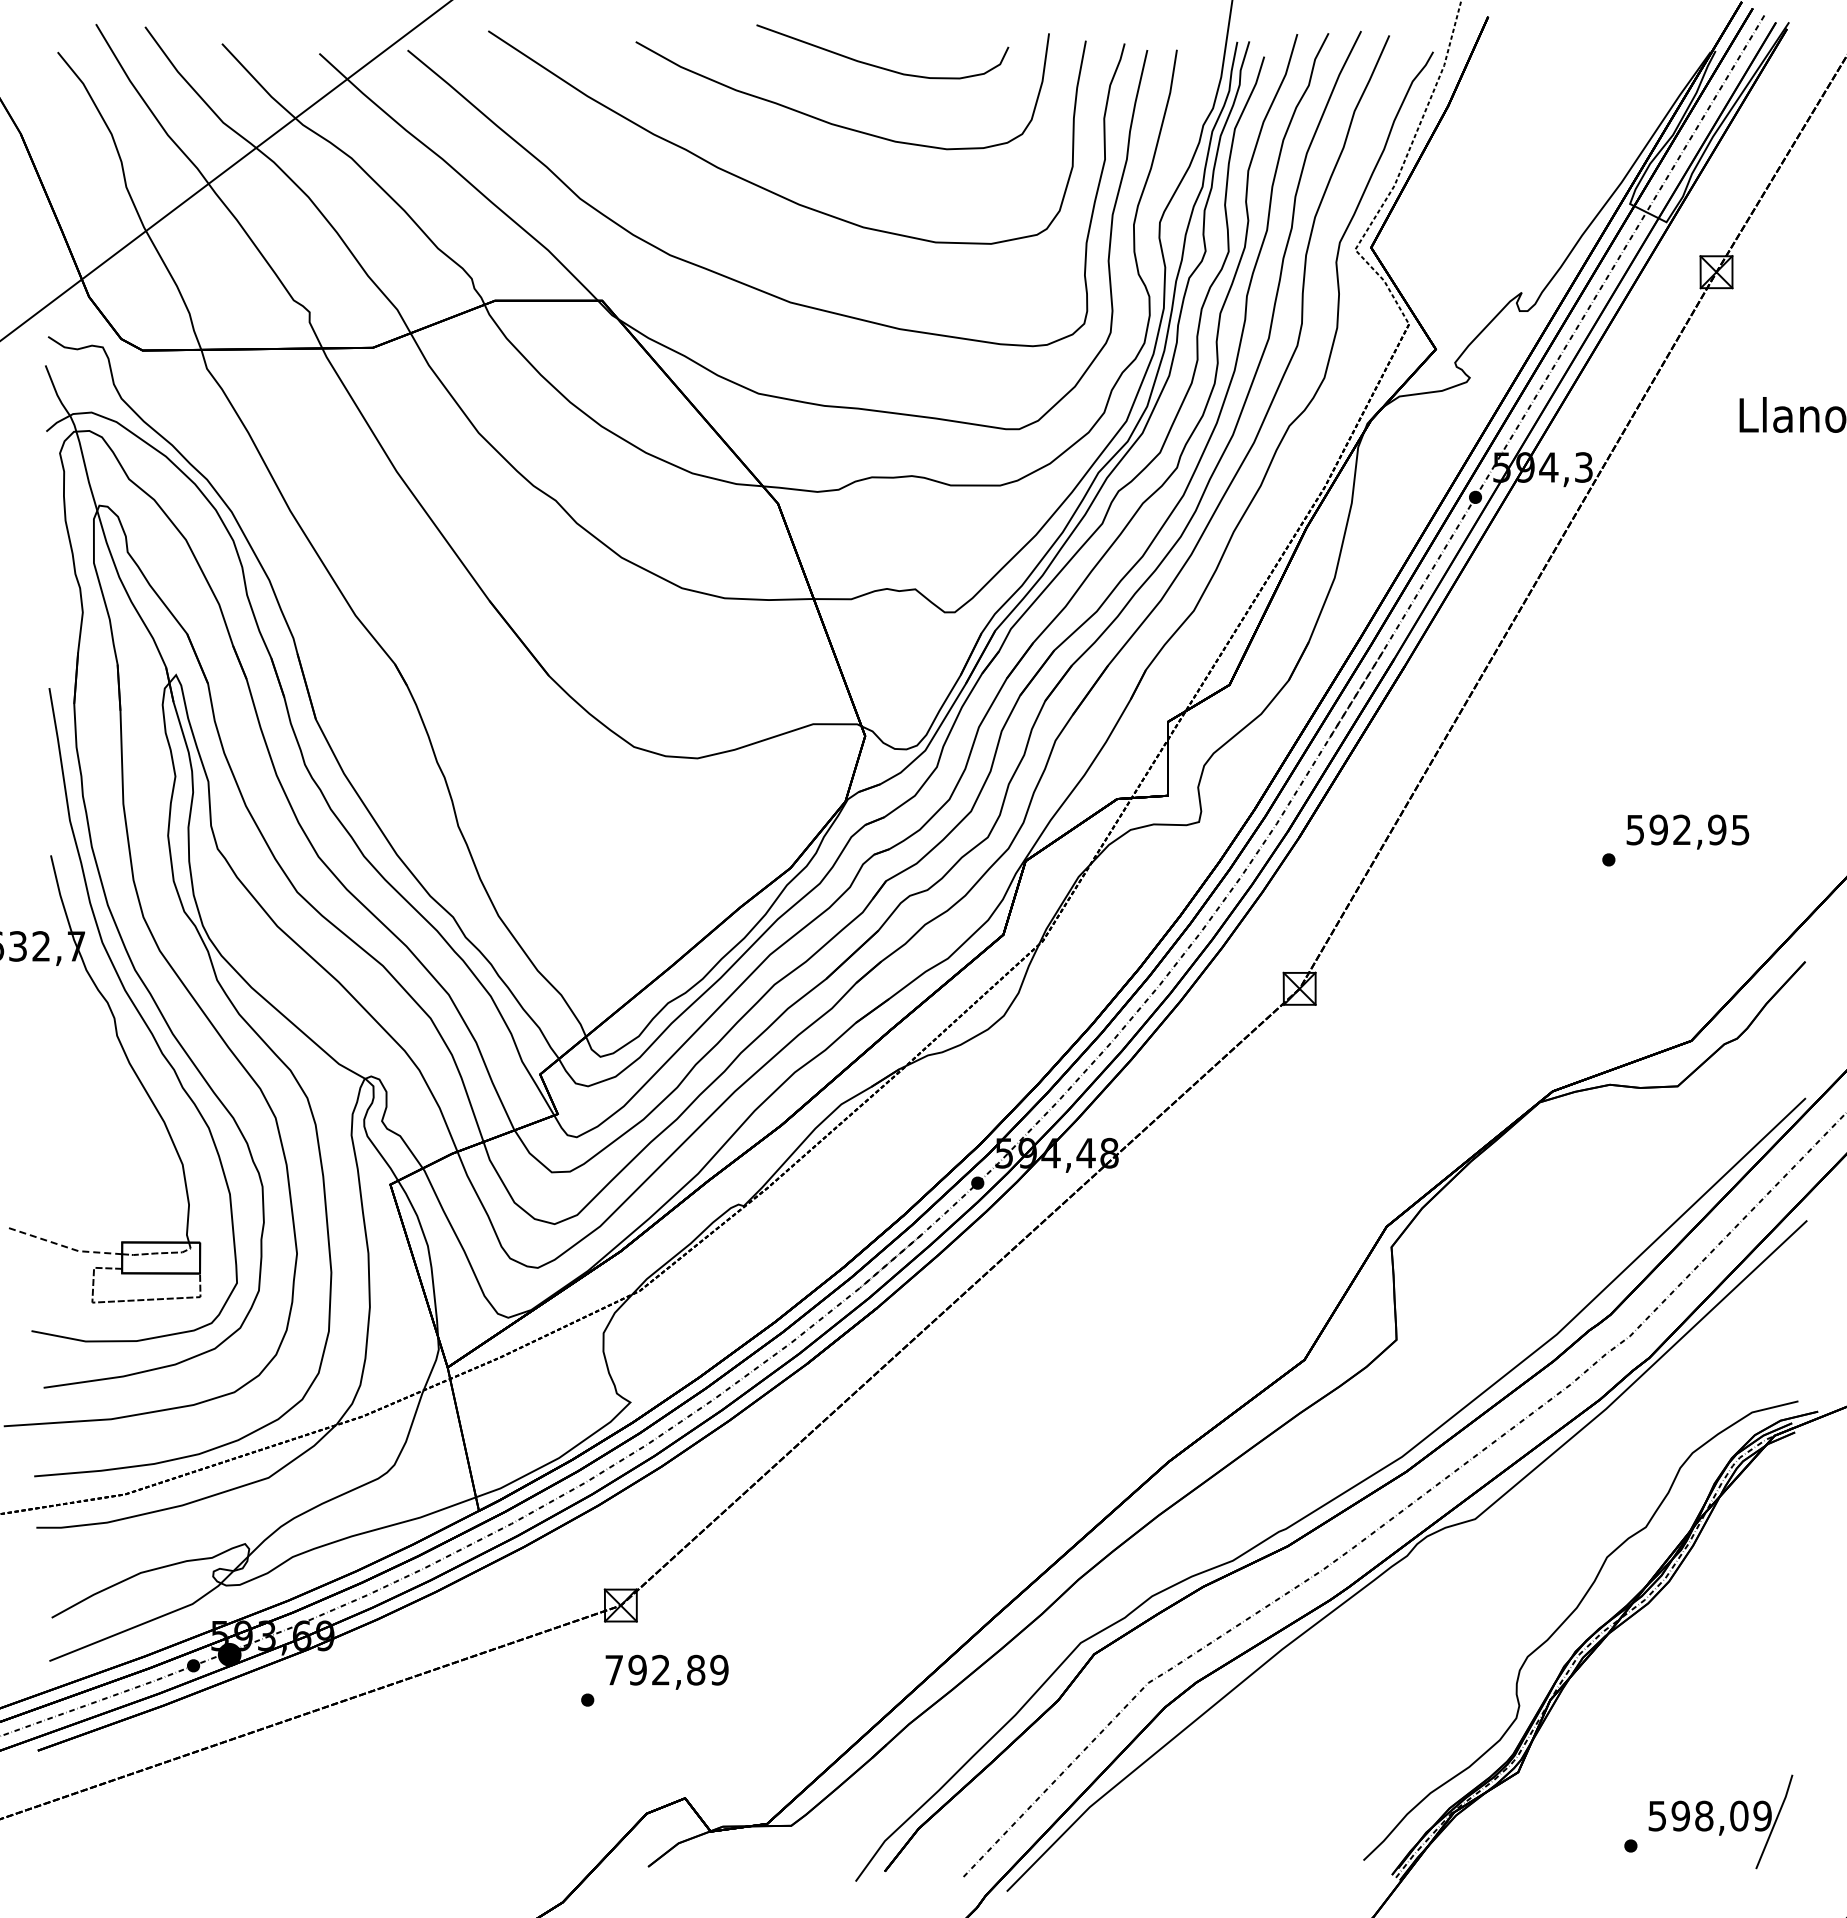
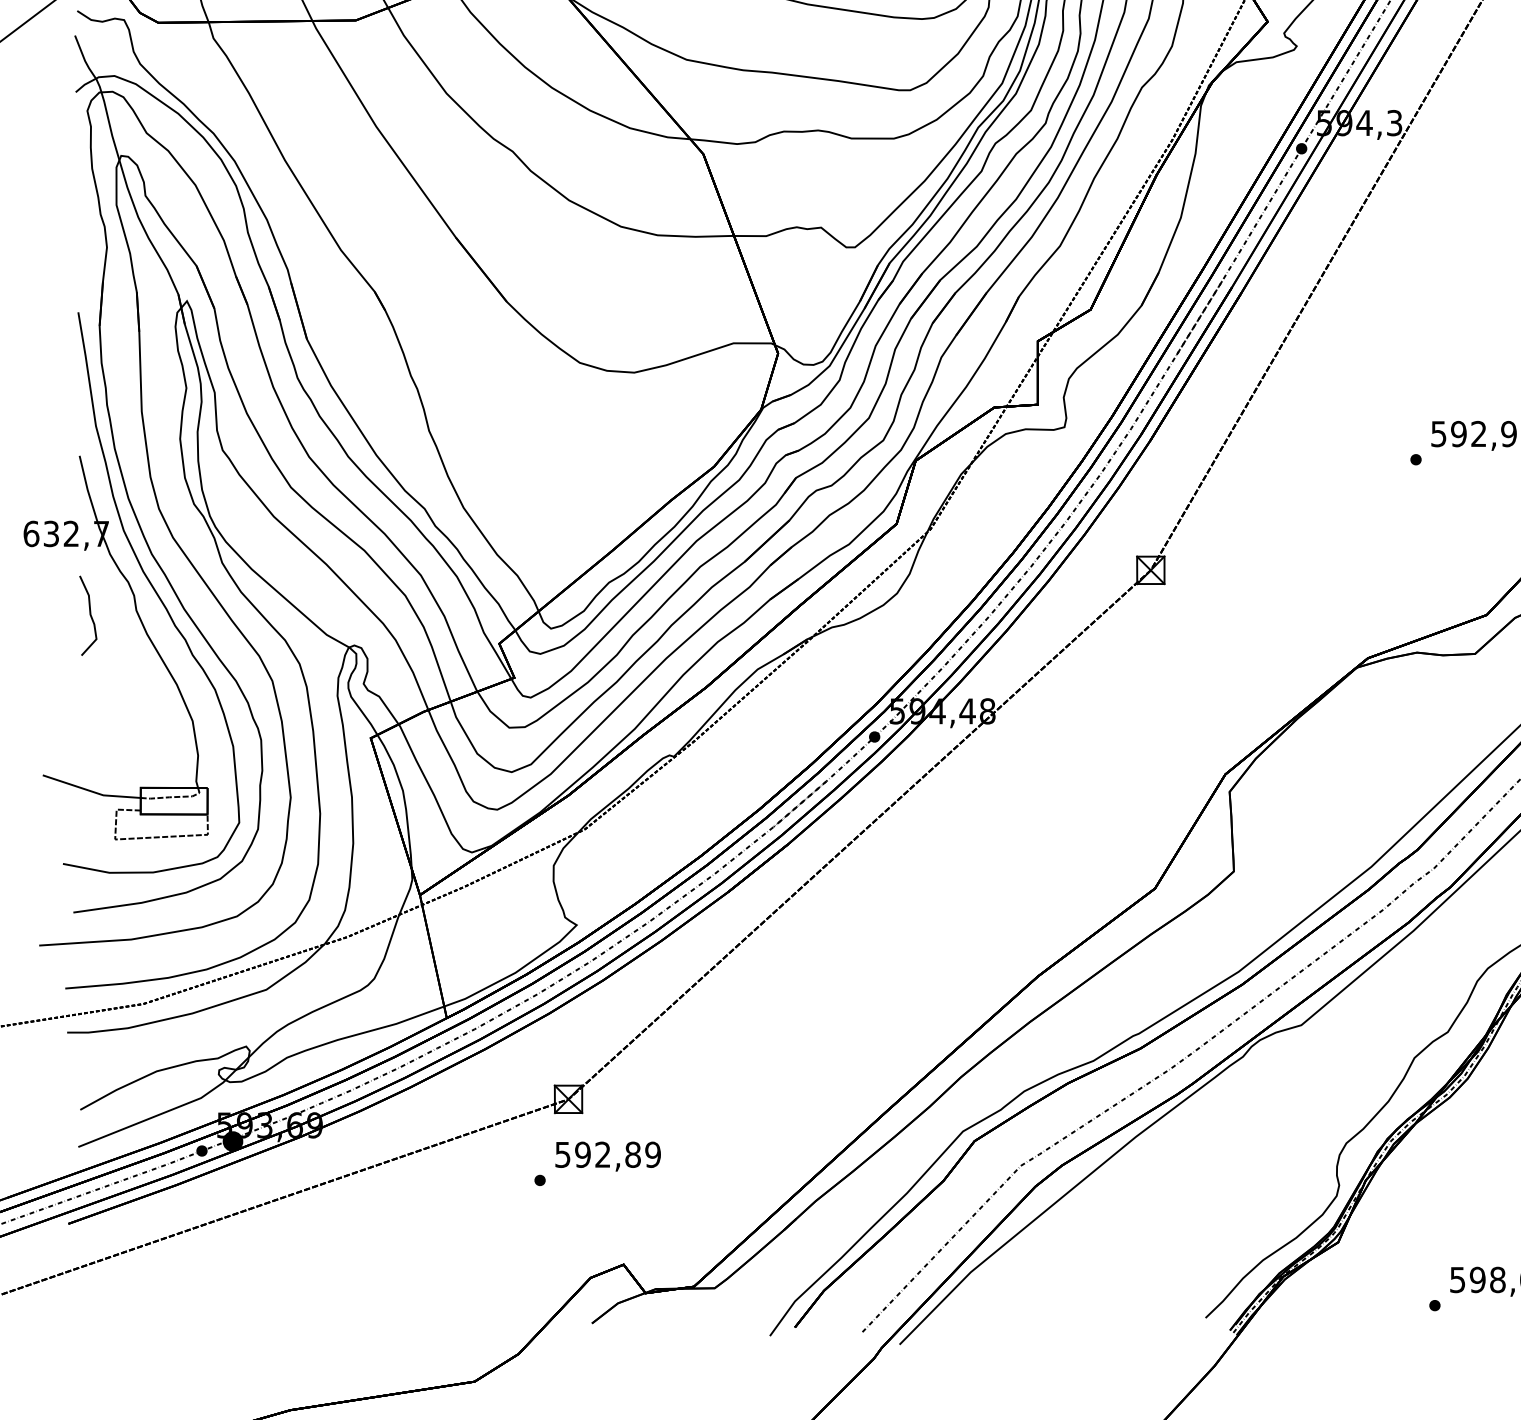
curve: (62, 1040) -> (89, 614), added
line: (64, 1246) -> (91, 791), dashed -> solid
text: (613, 1670) -> (562, 1155), 792,89 -> 592,89

